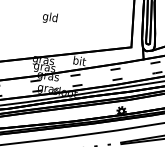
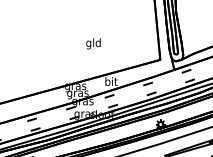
text: (50, 17) -> (93, 43), moved

